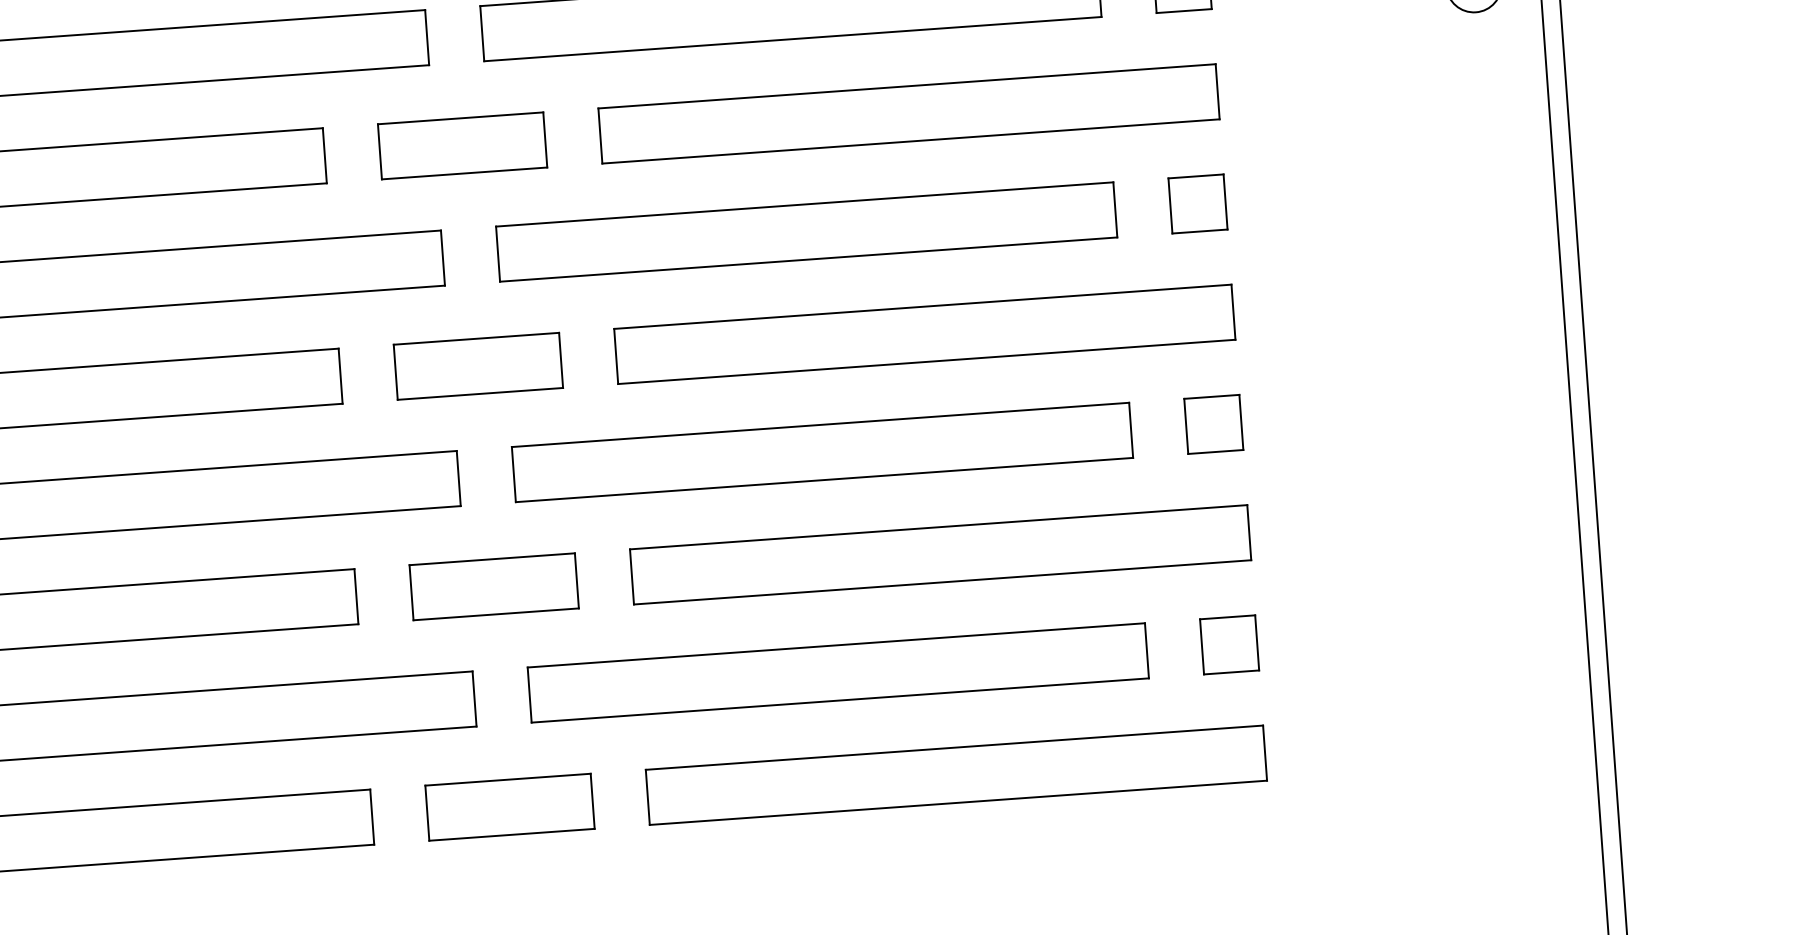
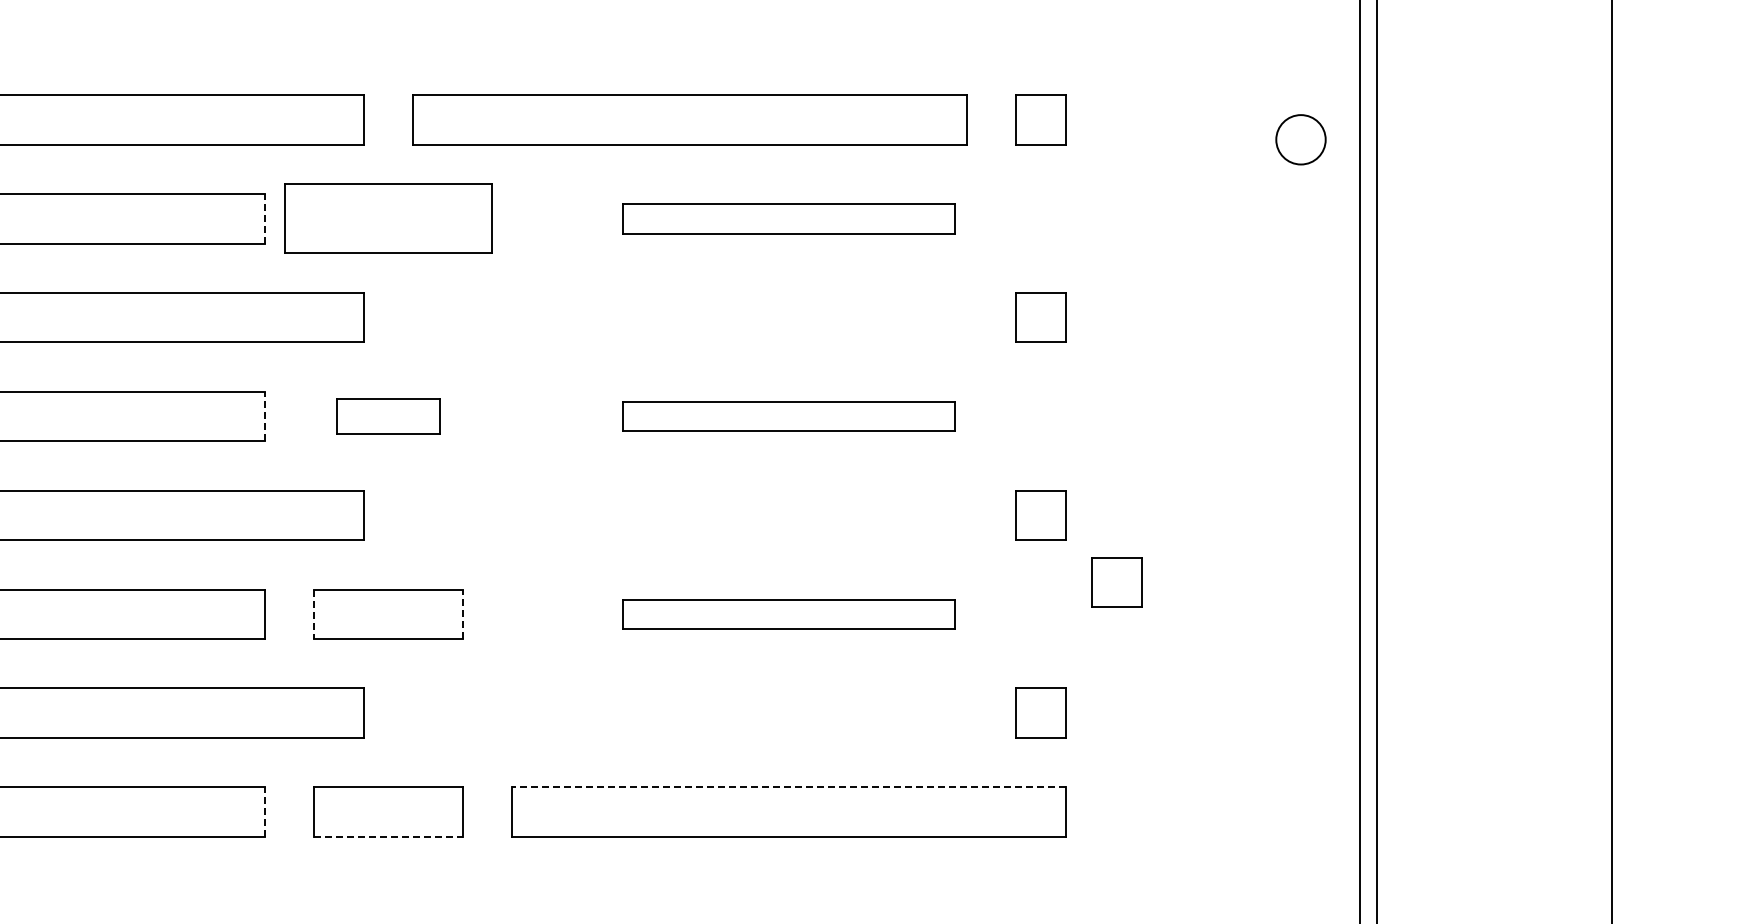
part: (908, 113) -> (788, 218), size x0.6
part: (462, 145) -> (388, 218), size x1.4
line: (324, 155) -> (264, 218), solid -> dashed
part: (806, 231) -> (689, 317), removed
part: (924, 334) -> (788, 416), size x0.6
part: (478, 366) -> (388, 416), size x0.7
line: (340, 376) -> (264, 416), solid -> dashed
part: (822, 452) -> (689, 515), removed
part: (1303, 493) -> (1116, 582), added
part: (940, 555) -> (788, 614), size x0.6
line: (576, 581) -> (462, 614), solid -> dashed
line: (411, 593) -> (314, 614), solid -> dashed
part: (837, 672) -> (689, 712), removed
line: (954, 748) -> (788, 787), solid -> dashed
line: (371, 816) -> (264, 811), solid -> dashed
line: (513, 834) -> (389, 836), solid -> dashed

